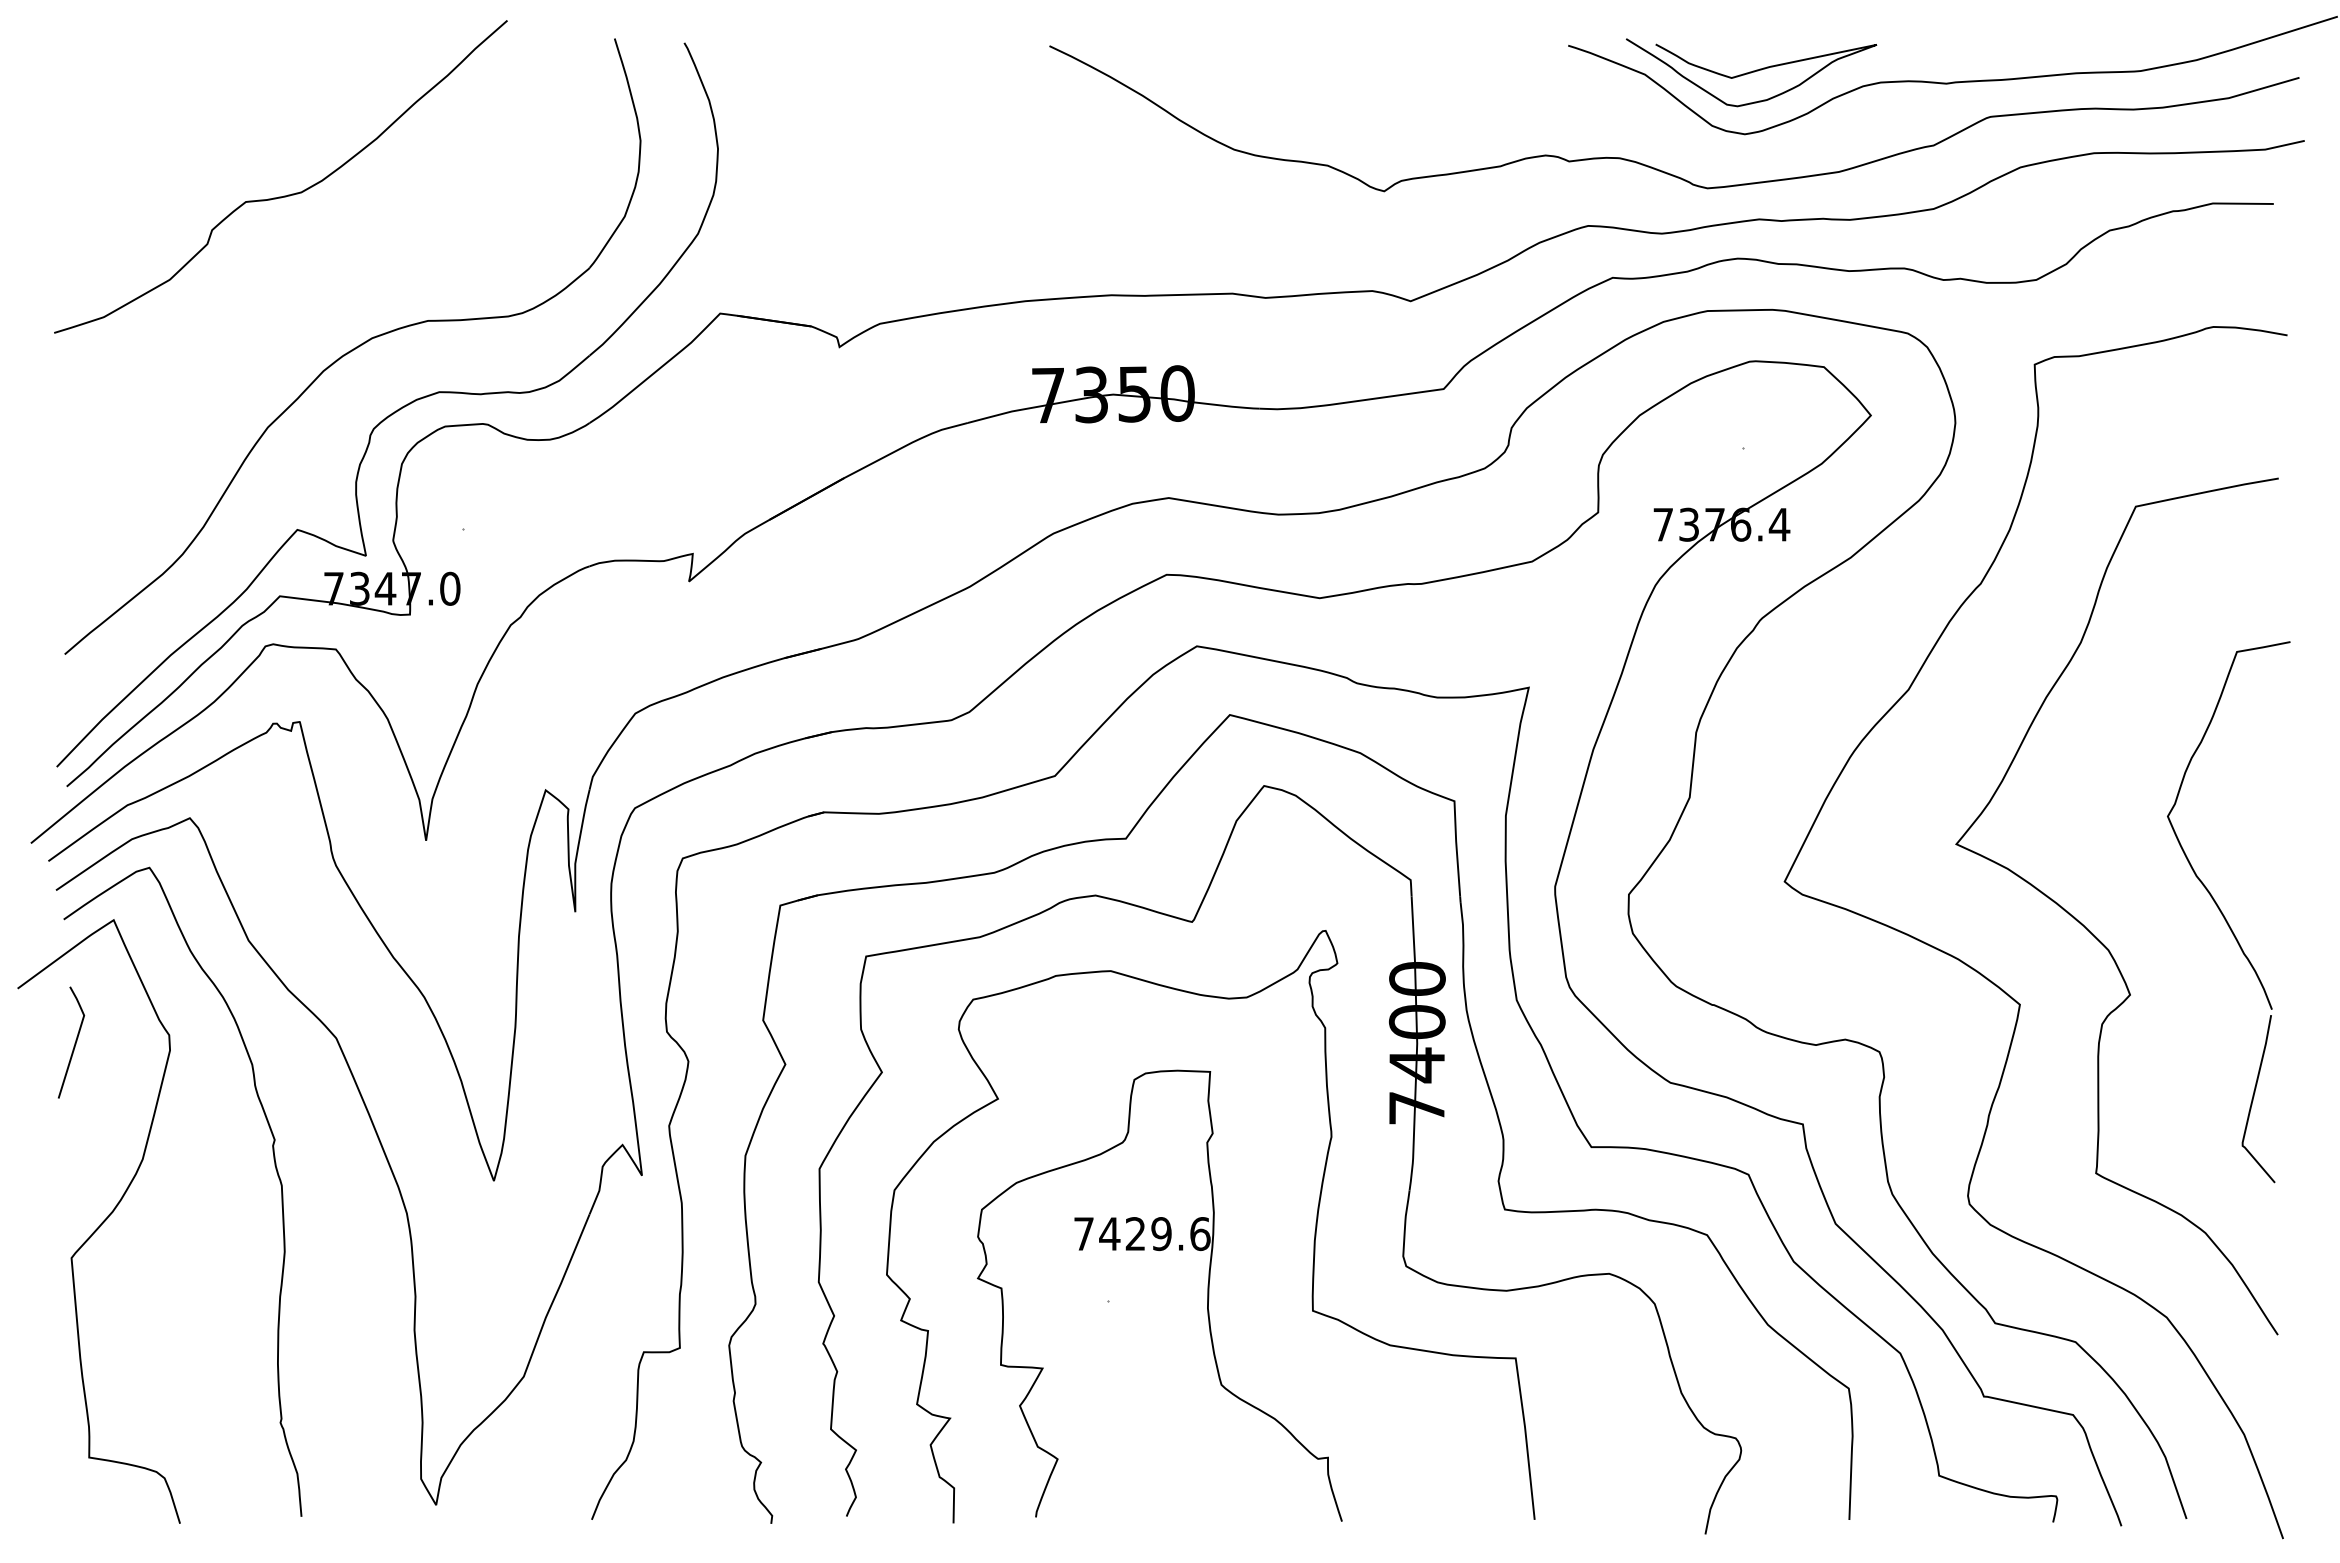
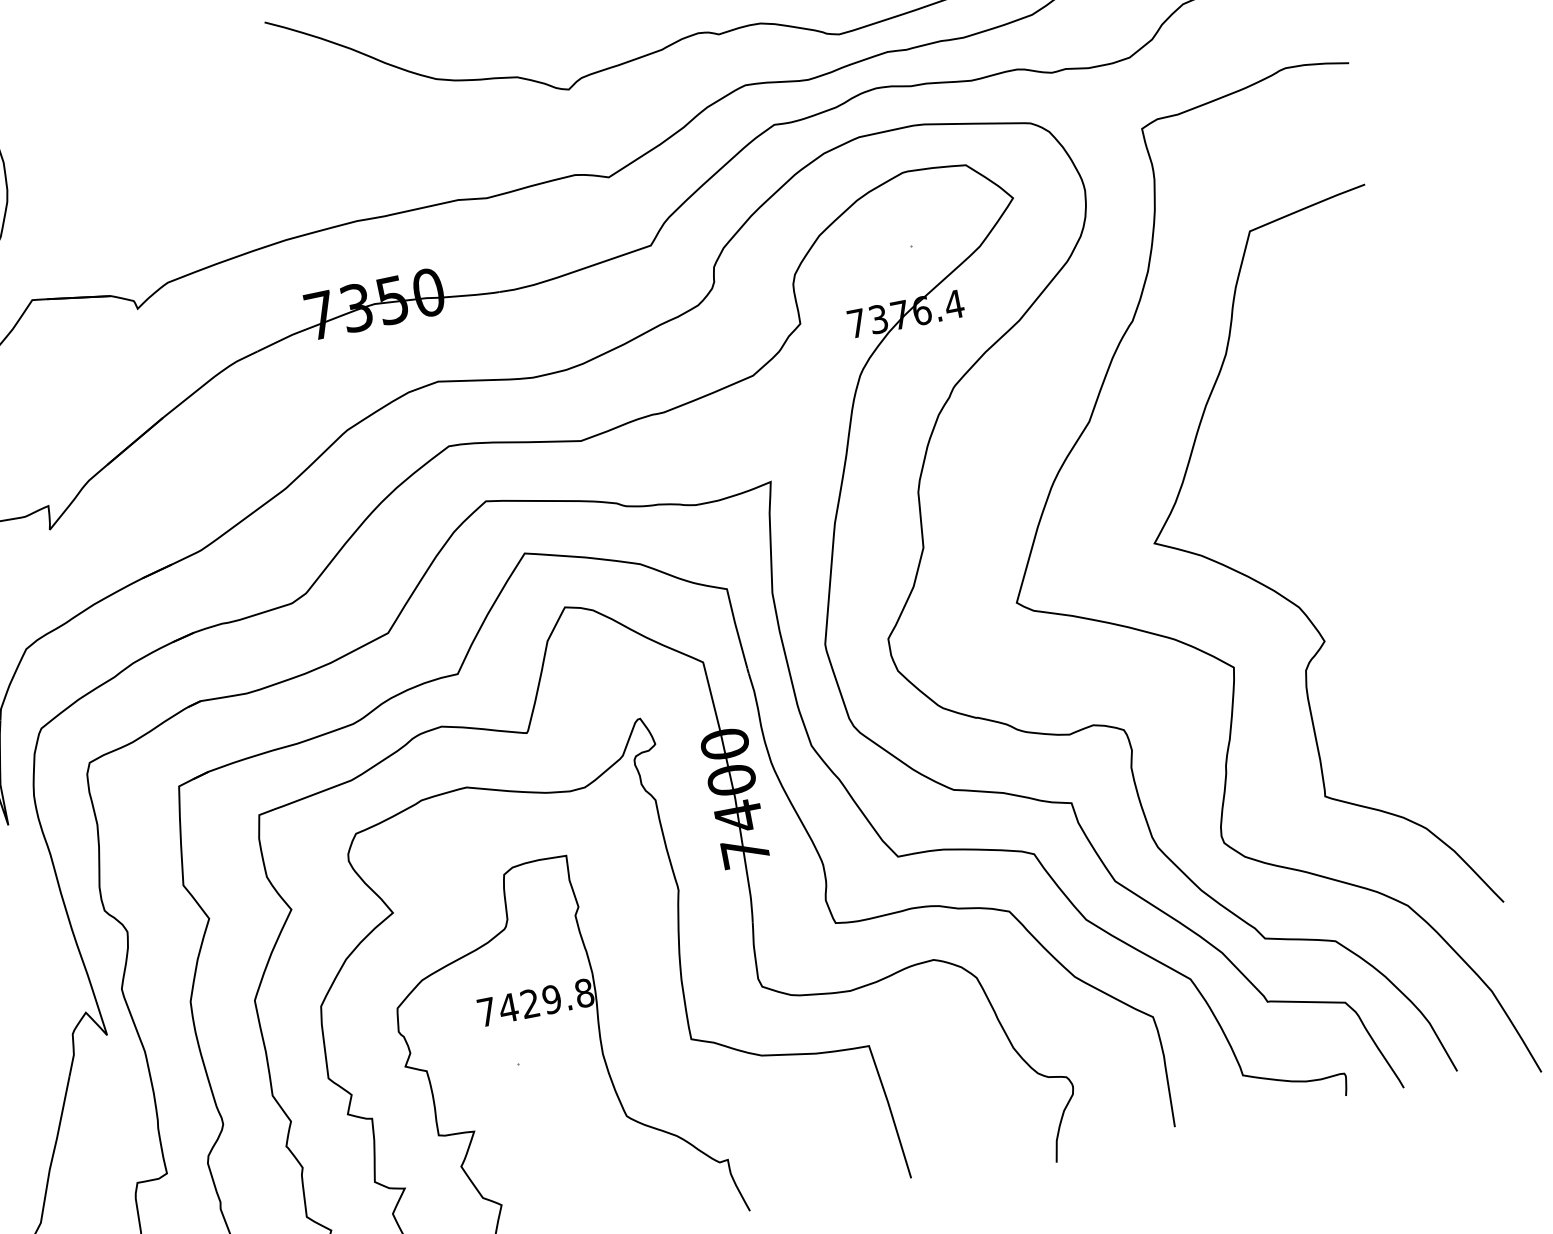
part: (2228, 912) -> (1393, 556), removed
text: (1200, 1233) -> (584, 992), 7429.6 -> 7429.8

